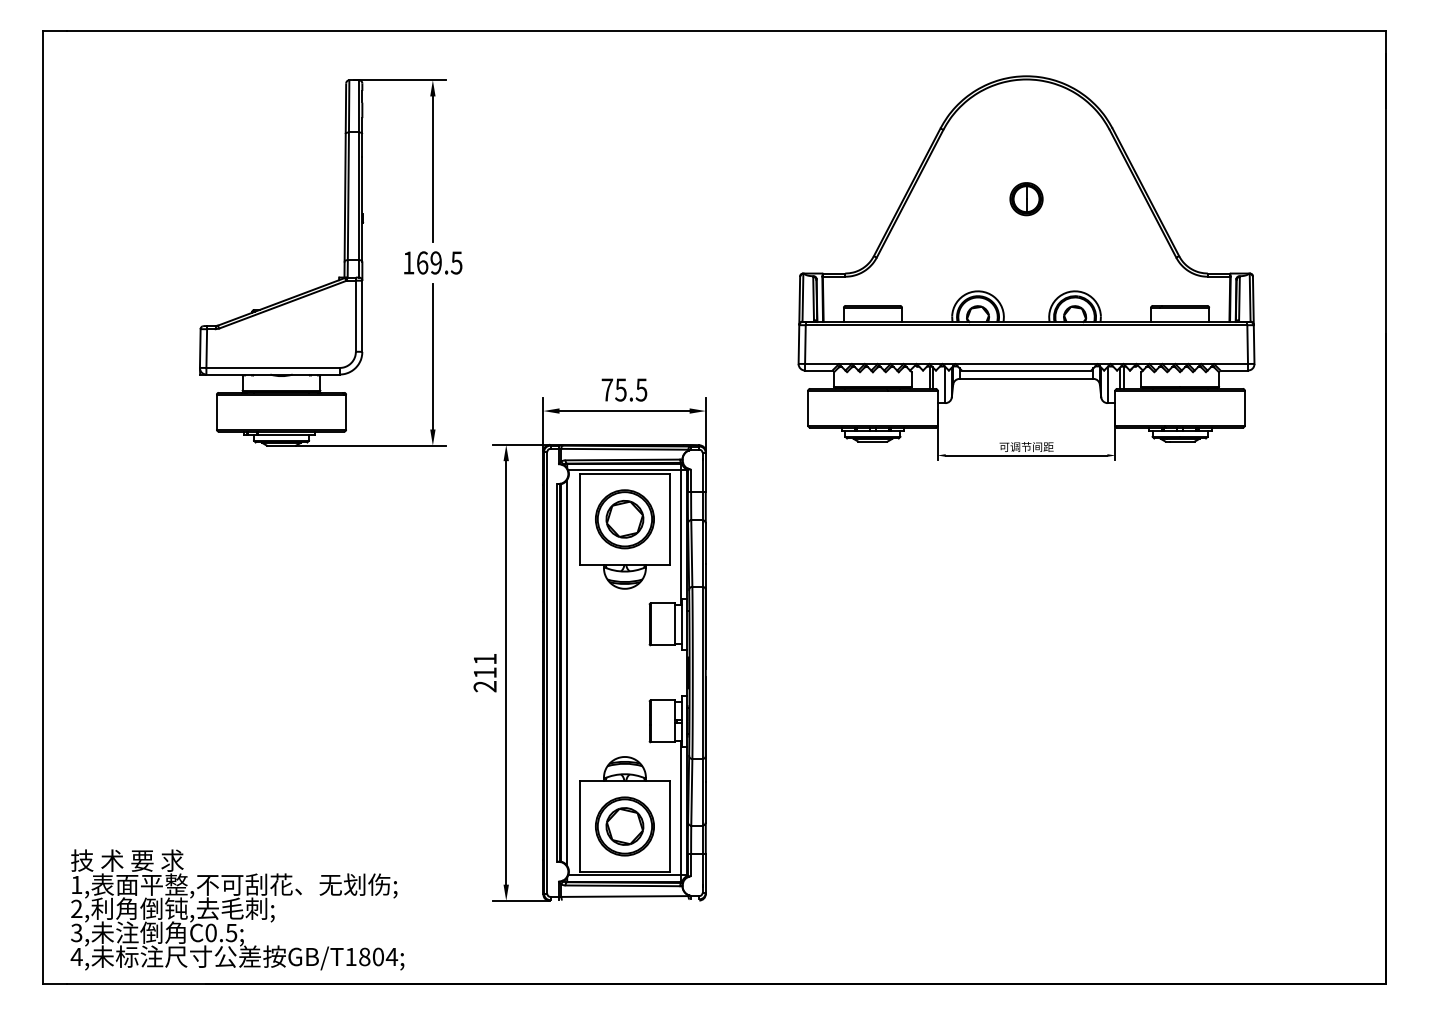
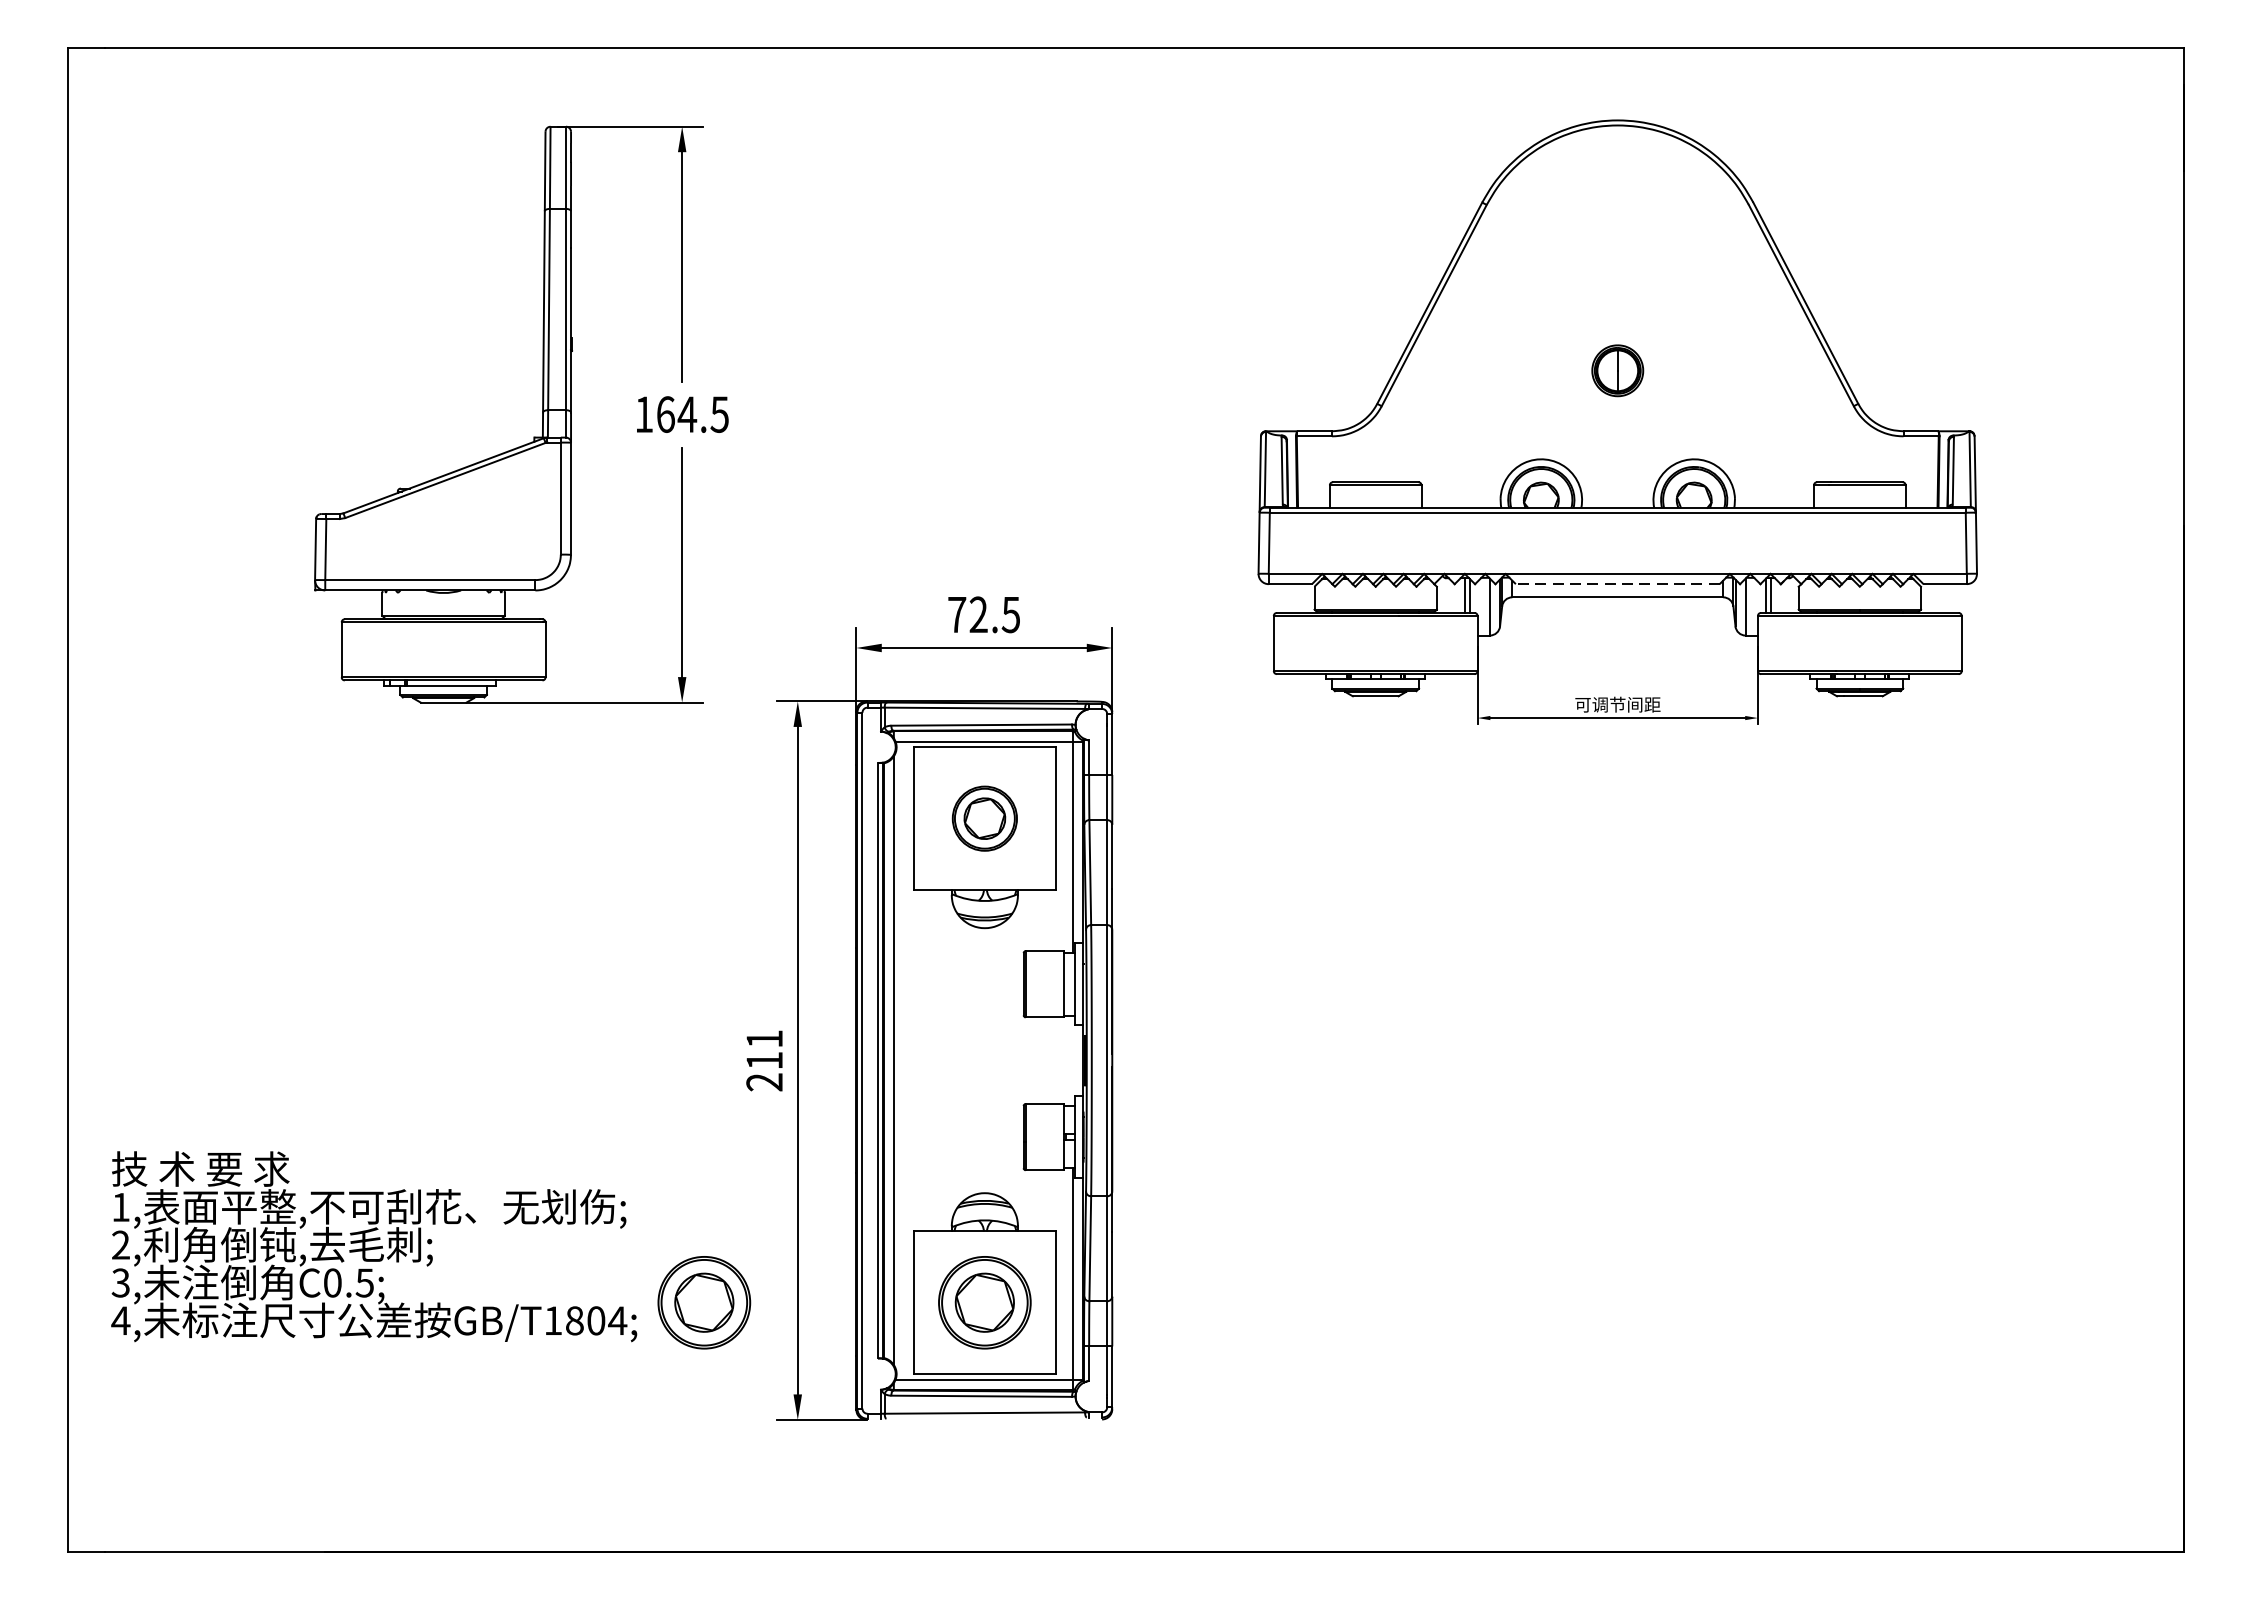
part: (1026, 199) -> (1617, 371), moved
text: (436, 262) -> (687, 413), 169.5 -> 164.5
line: (1026, 370) -> (1617, 584), solid -> dashed
text: (620, 389) -> (977, 614), 75.5 -> 72.5
part: (624, 519) -> (984, 818), size x0.7
part: (446, 826) -> (703, 1302), added
text: (237, 909) -> (374, 1246), moved

